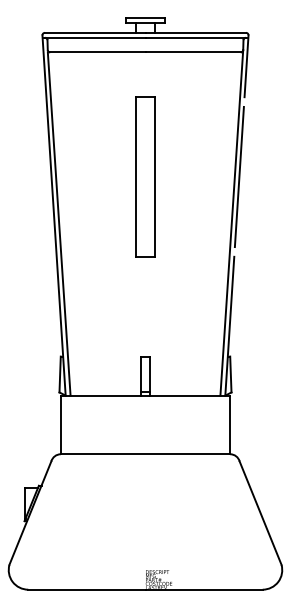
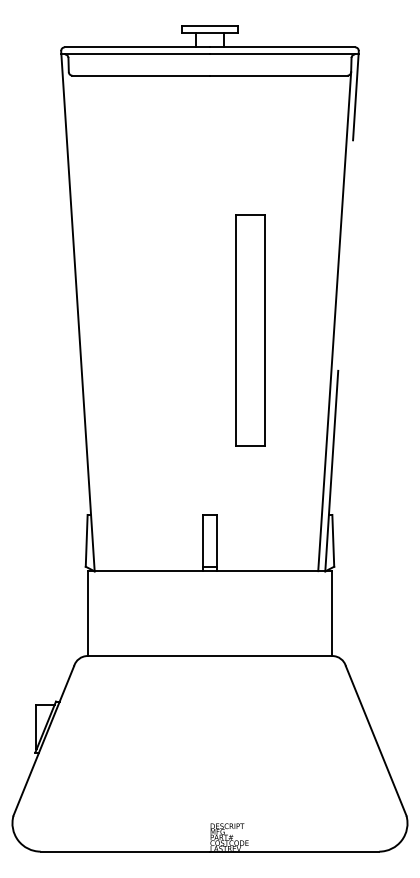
part: (145, 176) -> (250, 329), moved
line: (238, 176) -> (344, 254), removed
line: (58, 223) -> (84, 322), removed

